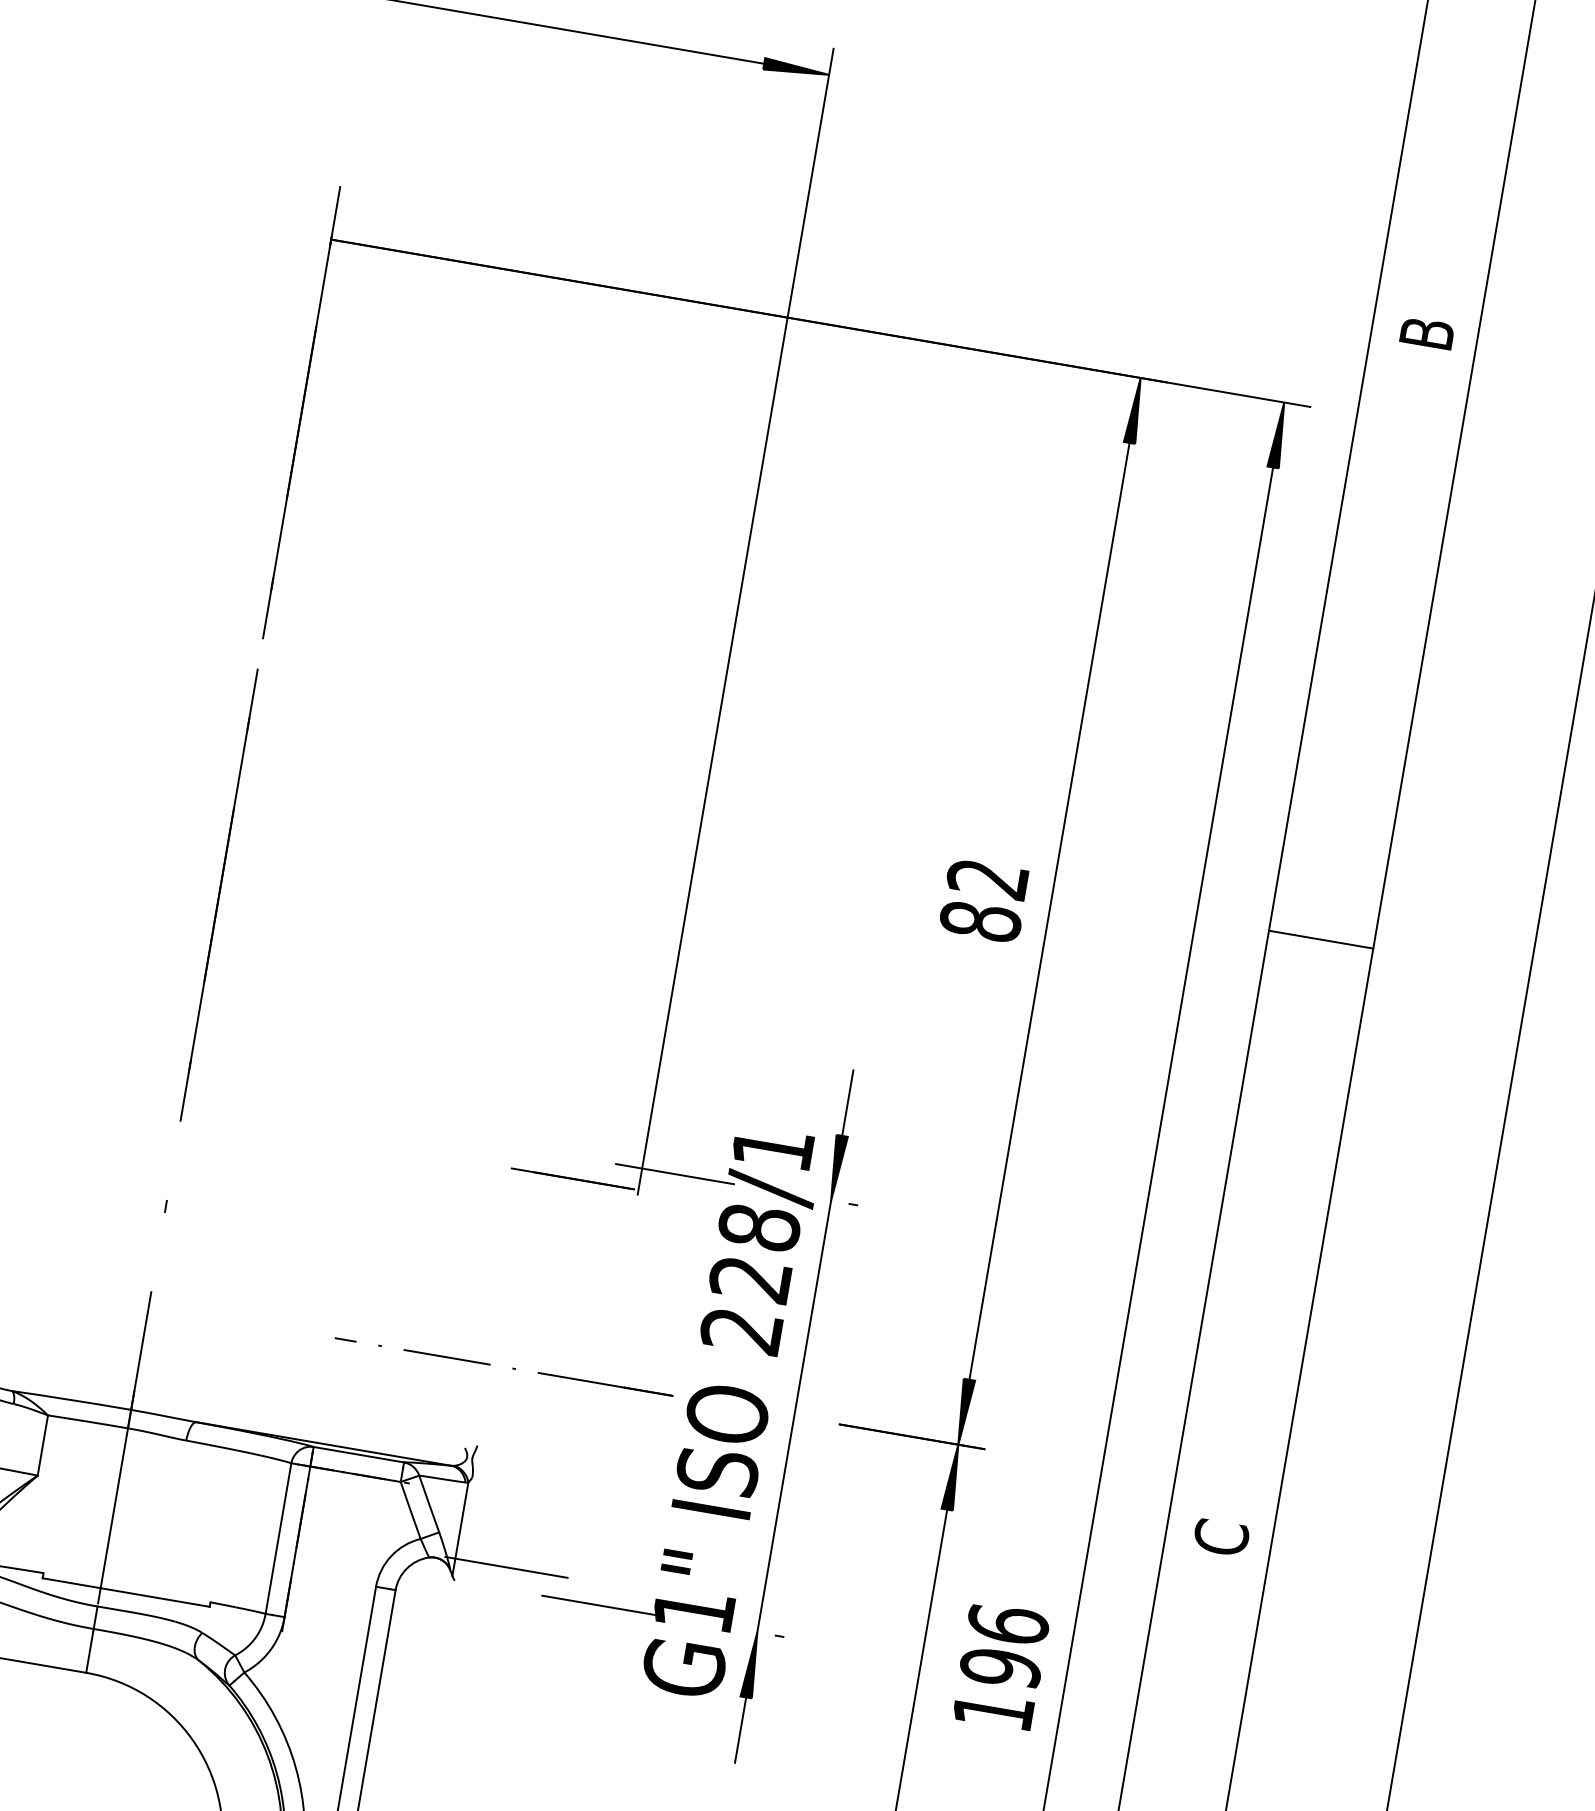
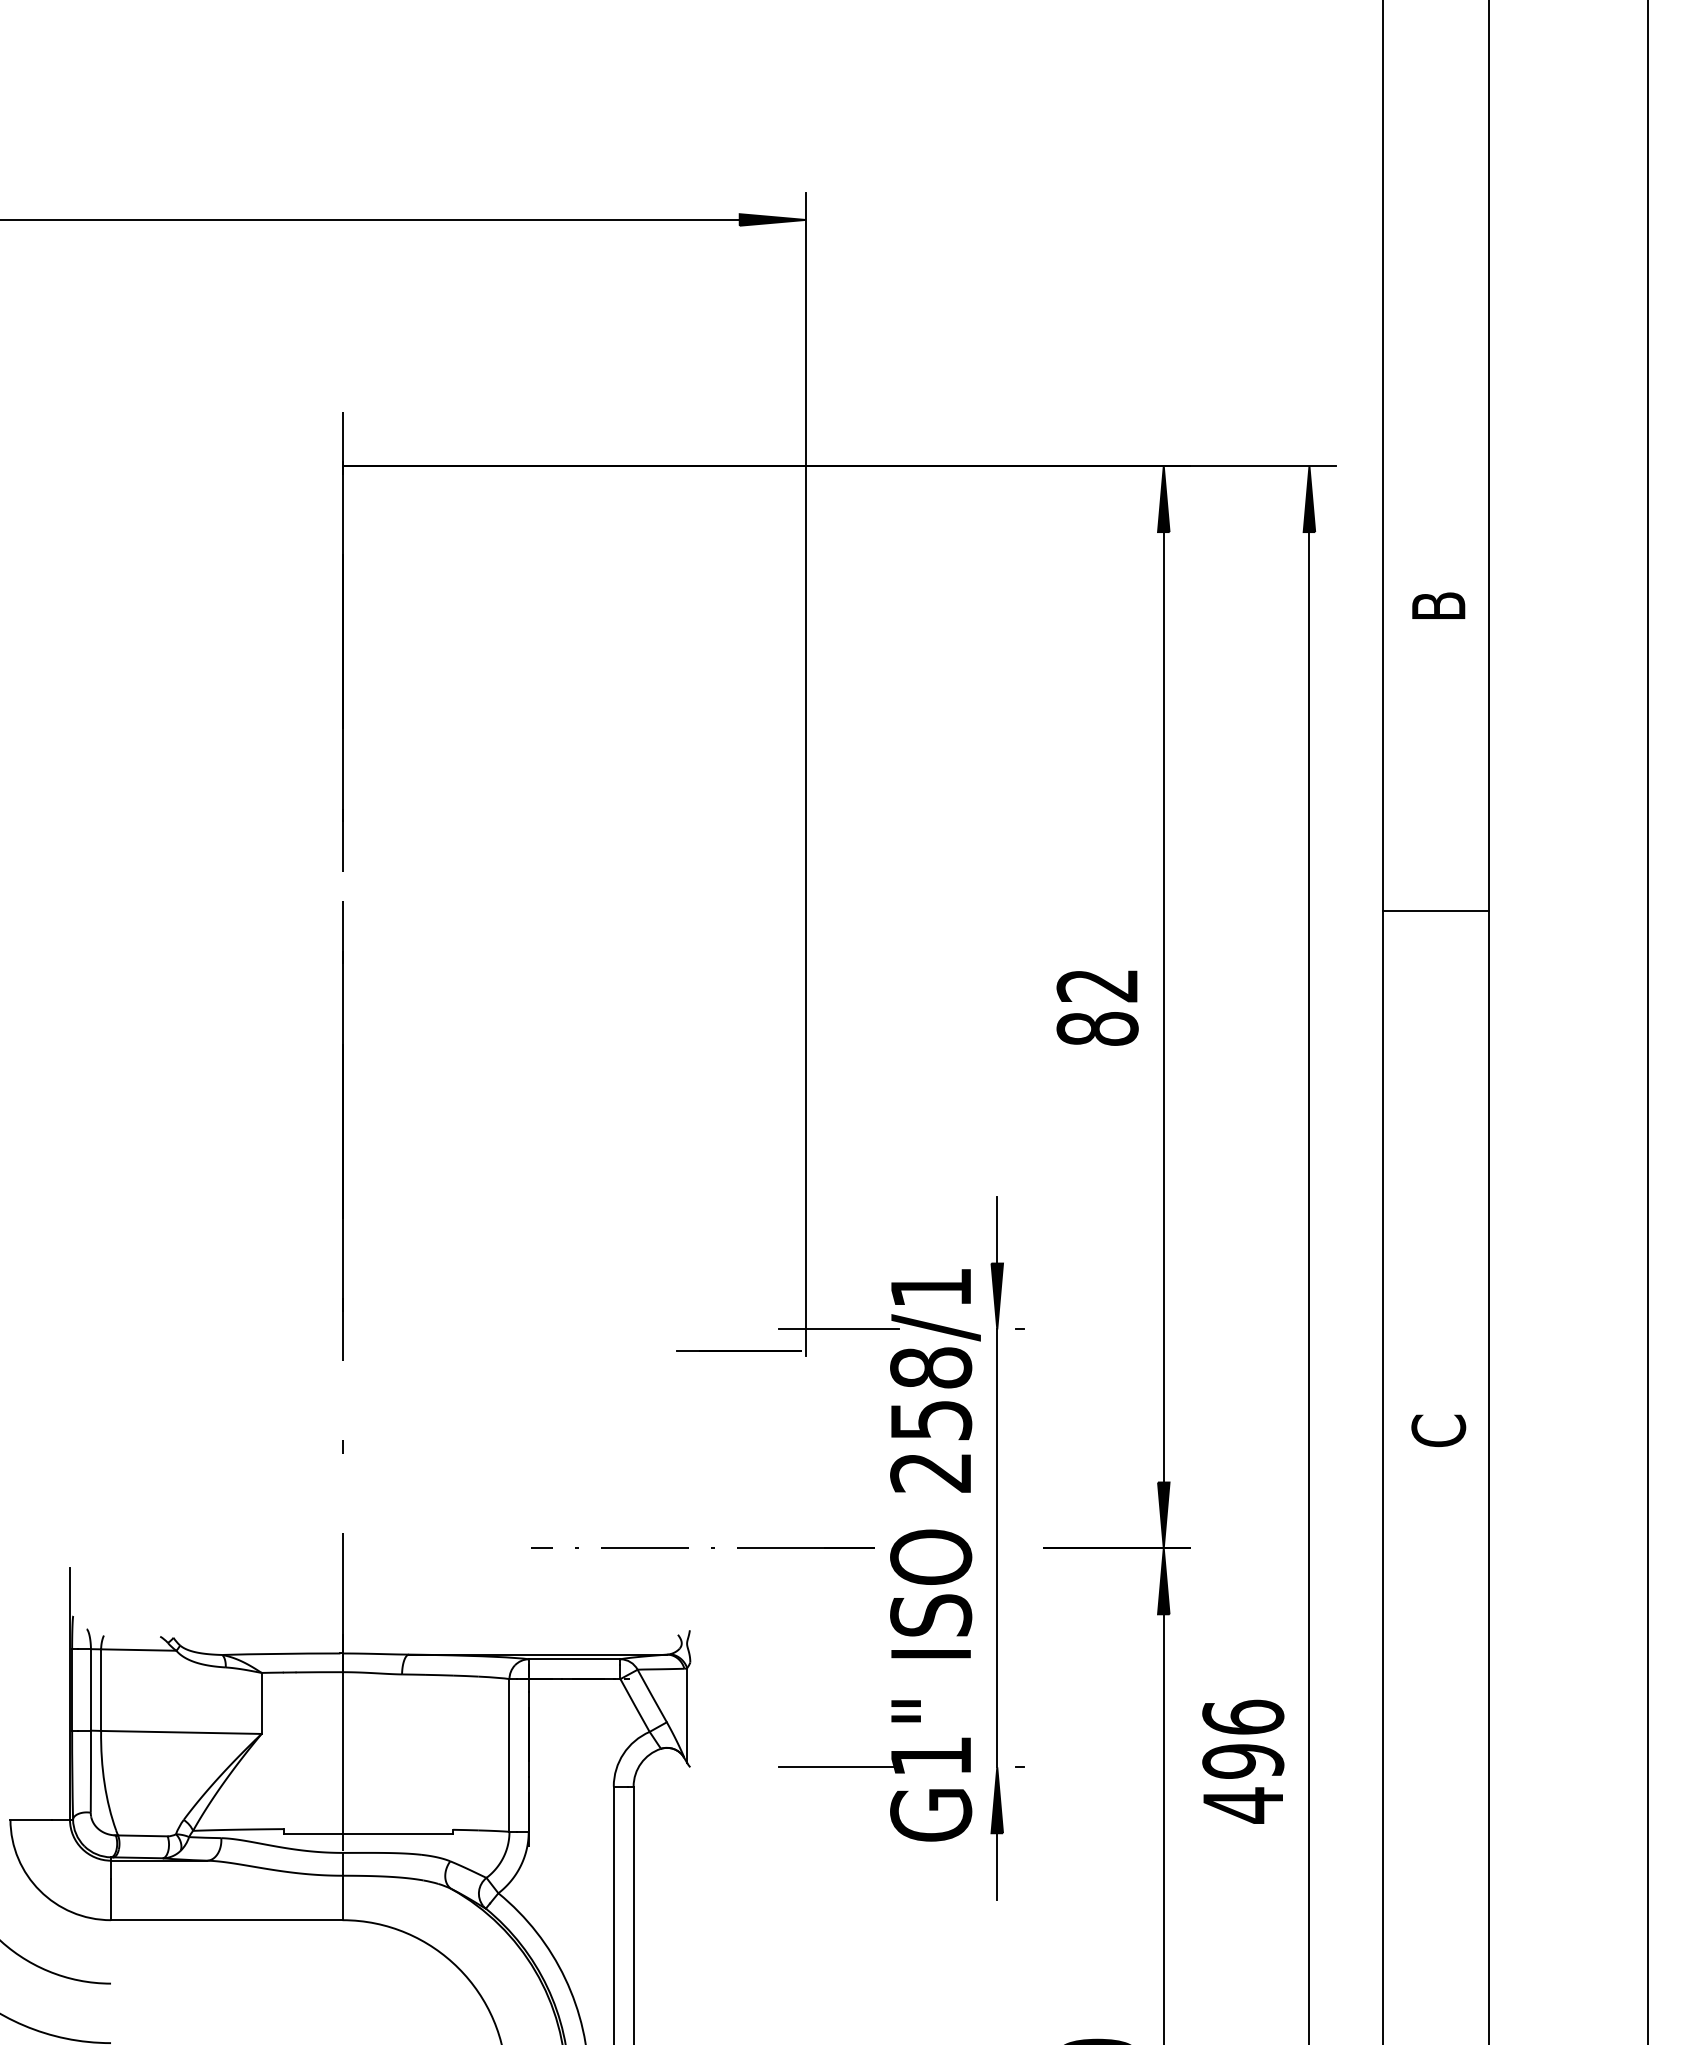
text: (1427, 332) -> (1438, 605), moved
line: (1321, 939) -> (1436, 911), moved
text: (750, 1279) -> (931, 1420), 228/1 -> 258/1
text: (1221, 1537) -> (1438, 1430), moved
line: (506, 1567) -> (739, 1745), removed
text: (992, 1711) -> (1242, 1805), 196 -> 496

